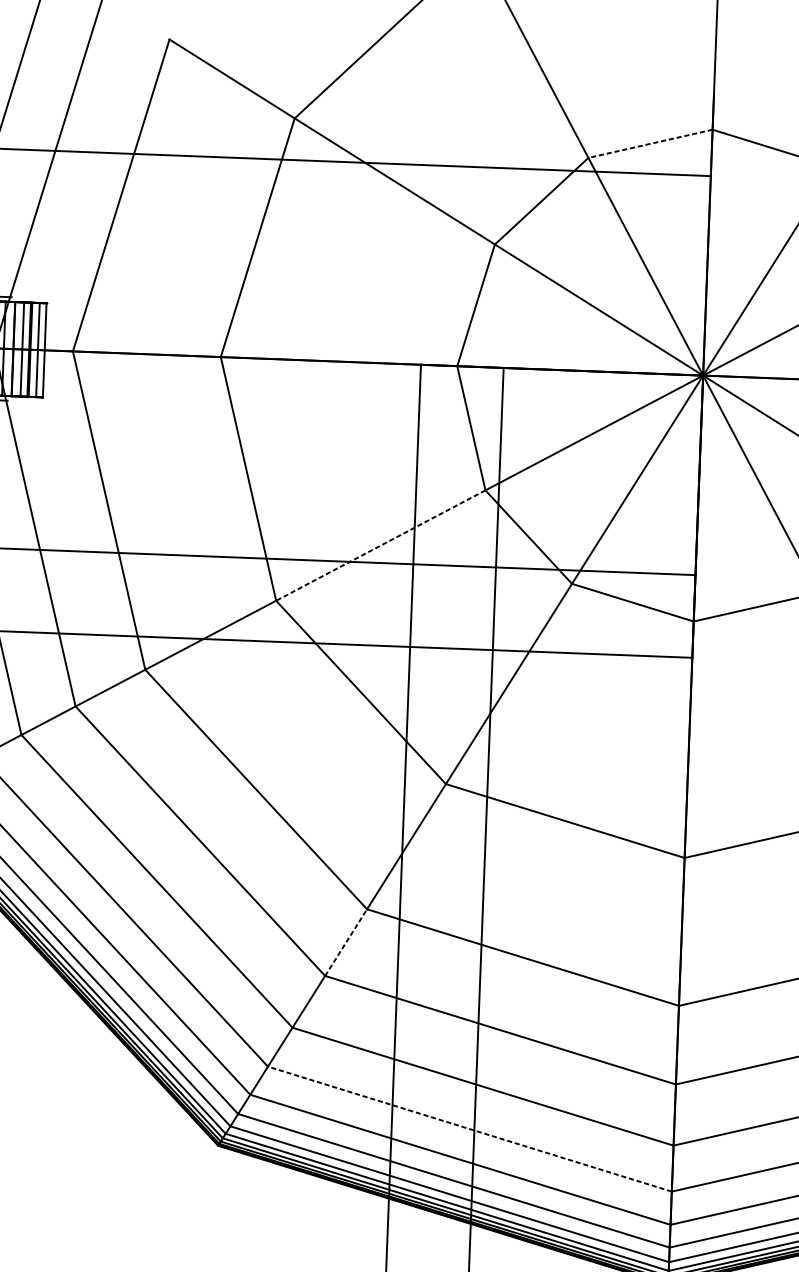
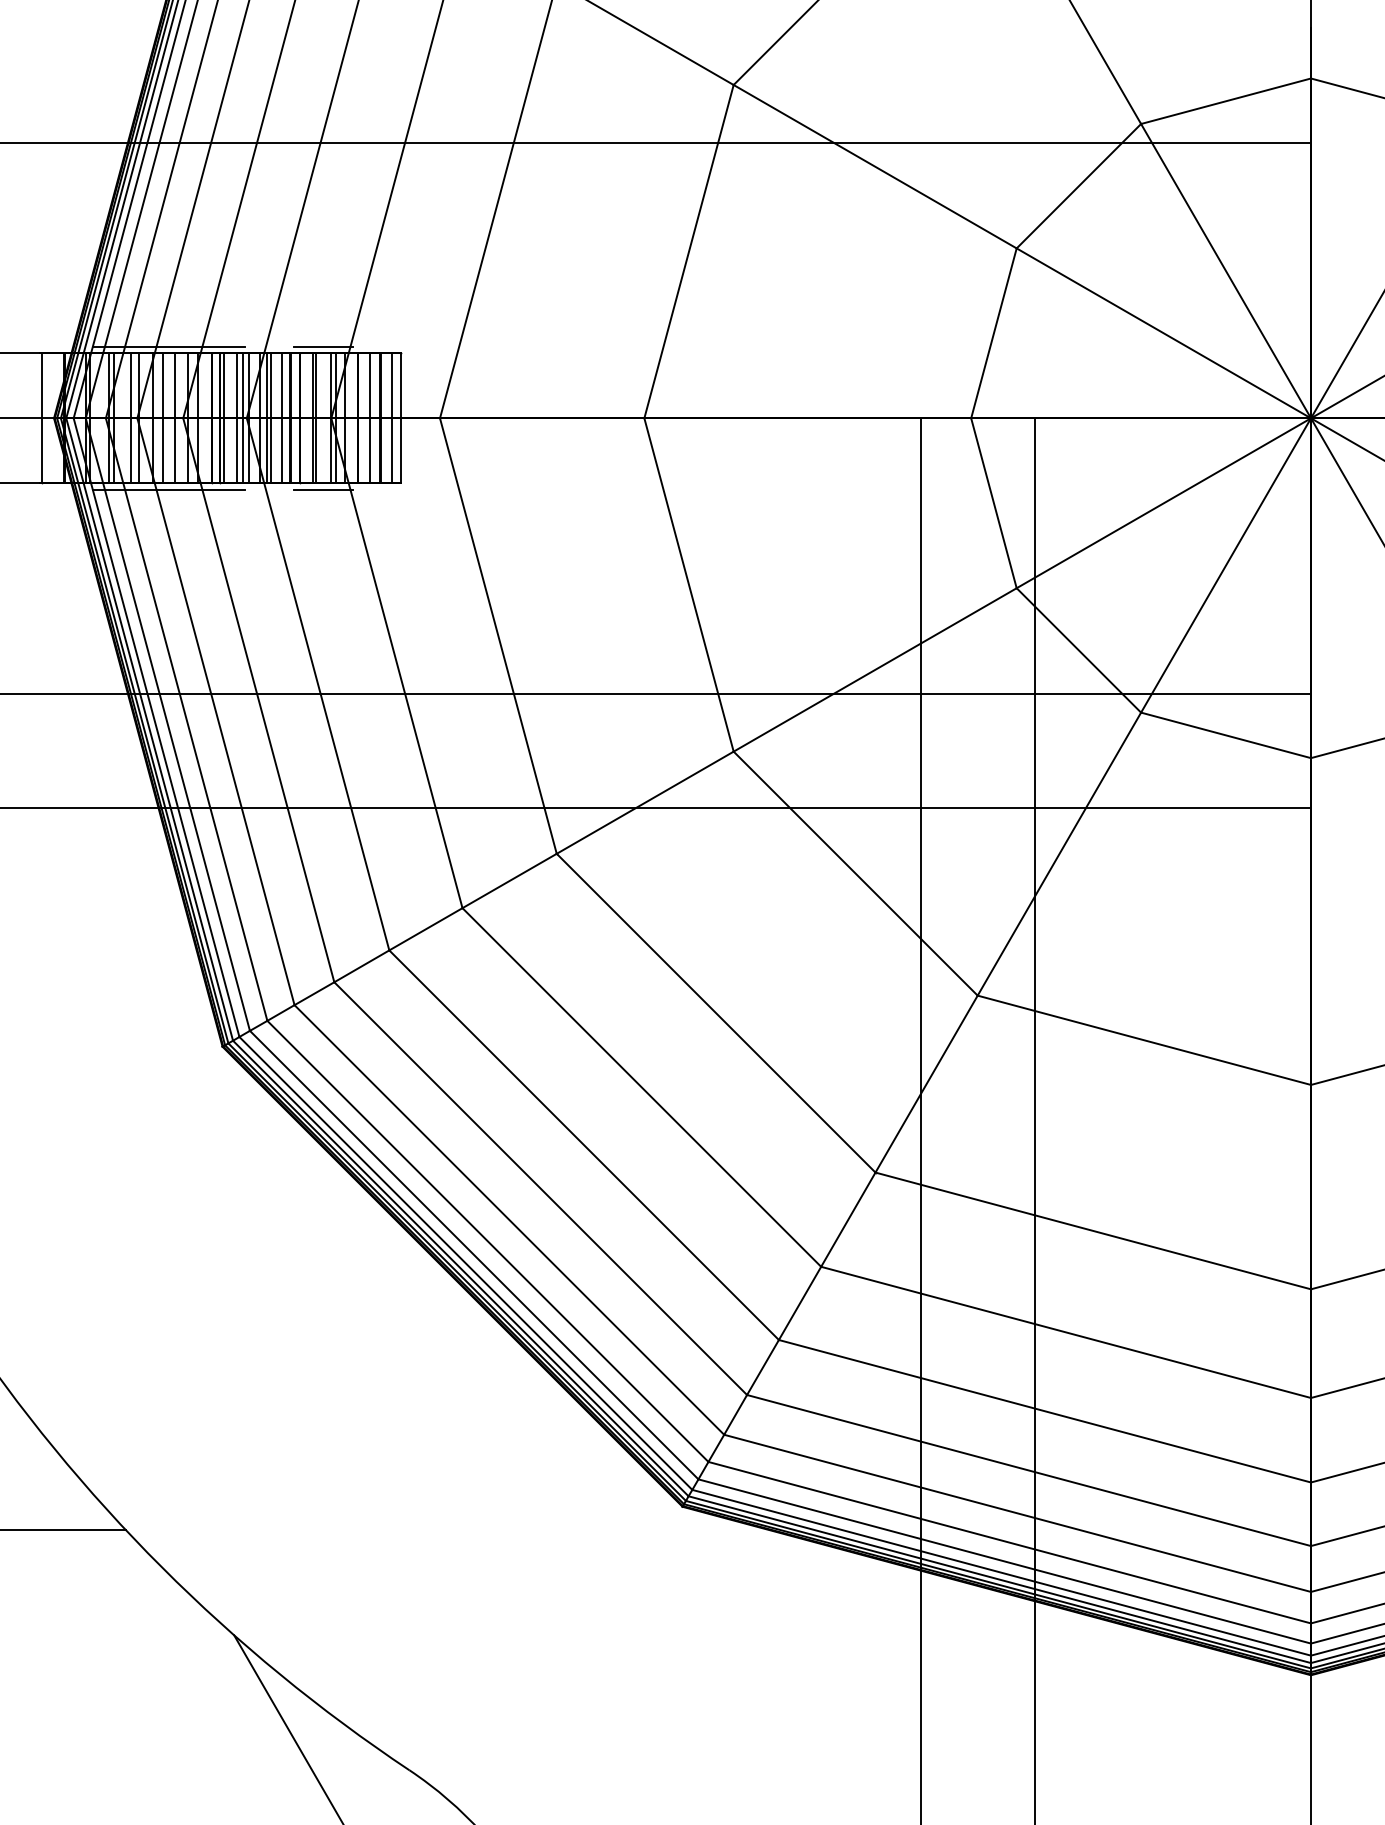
line: (650, 144) -> (1226, 101), dashed -> solid
line: (380, 545) -> (874, 670), dashed -> solid
line: (346, 942) -> (848, 1219), dashed -> solid
line: (470, 1129) -> (1029, 1470), dashed -> solid

